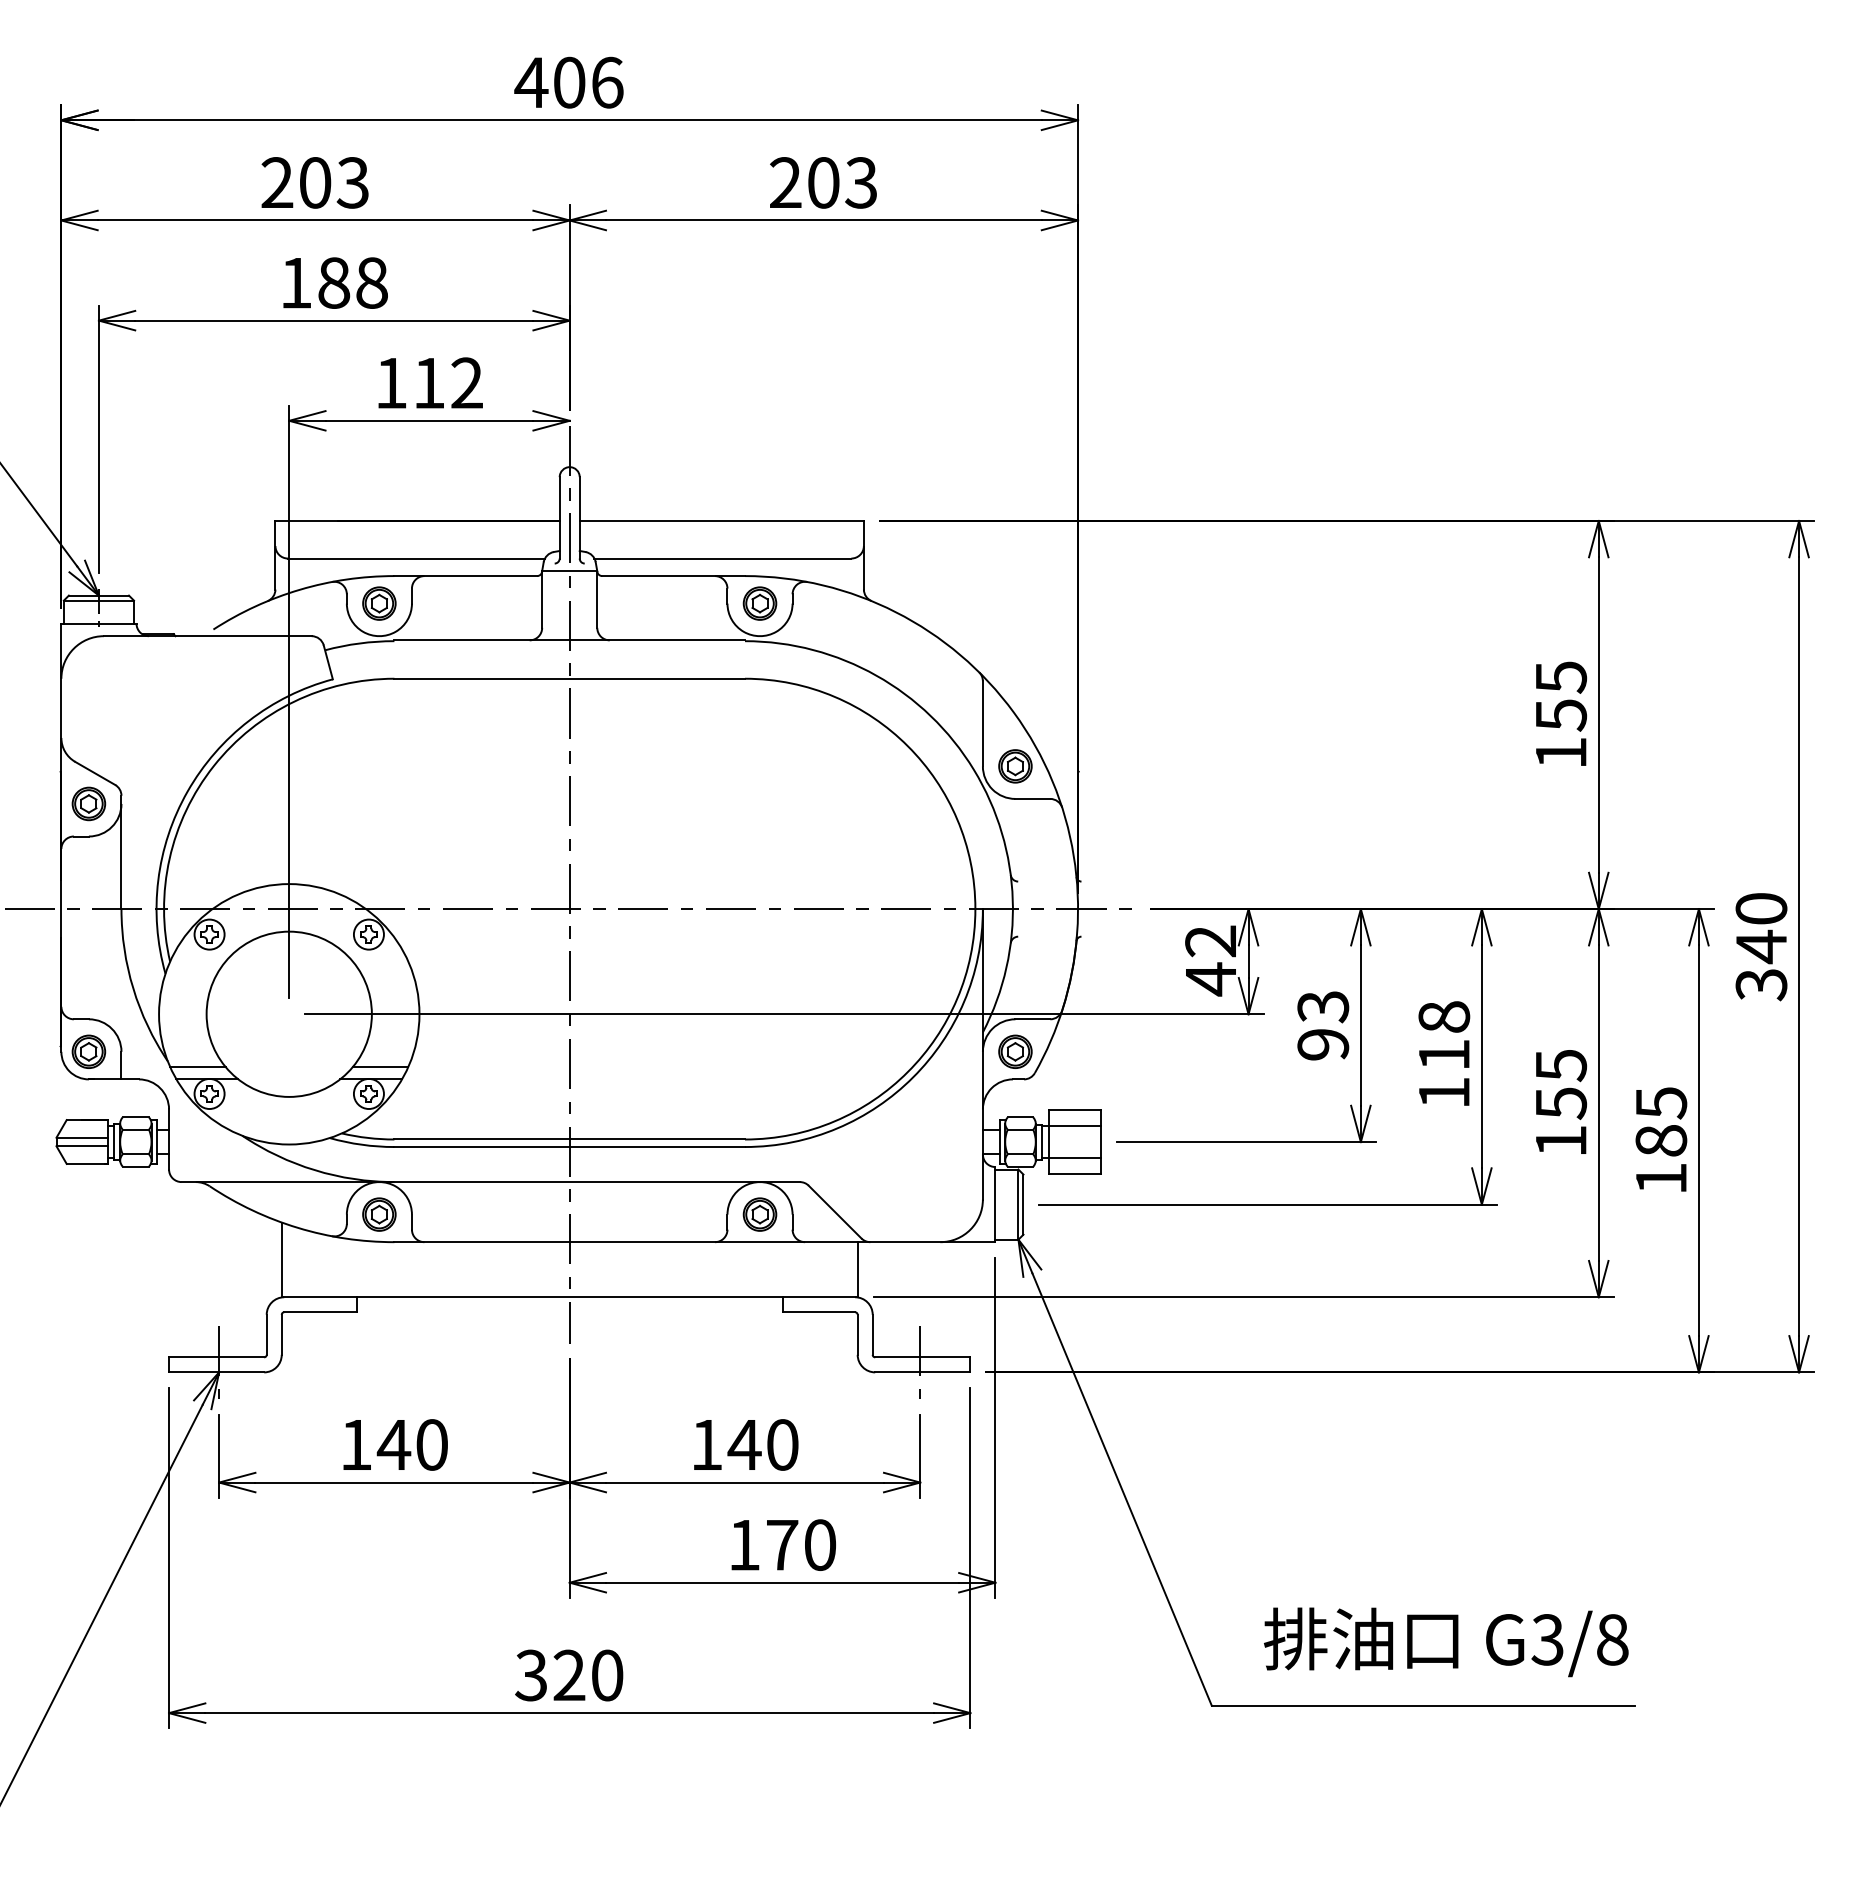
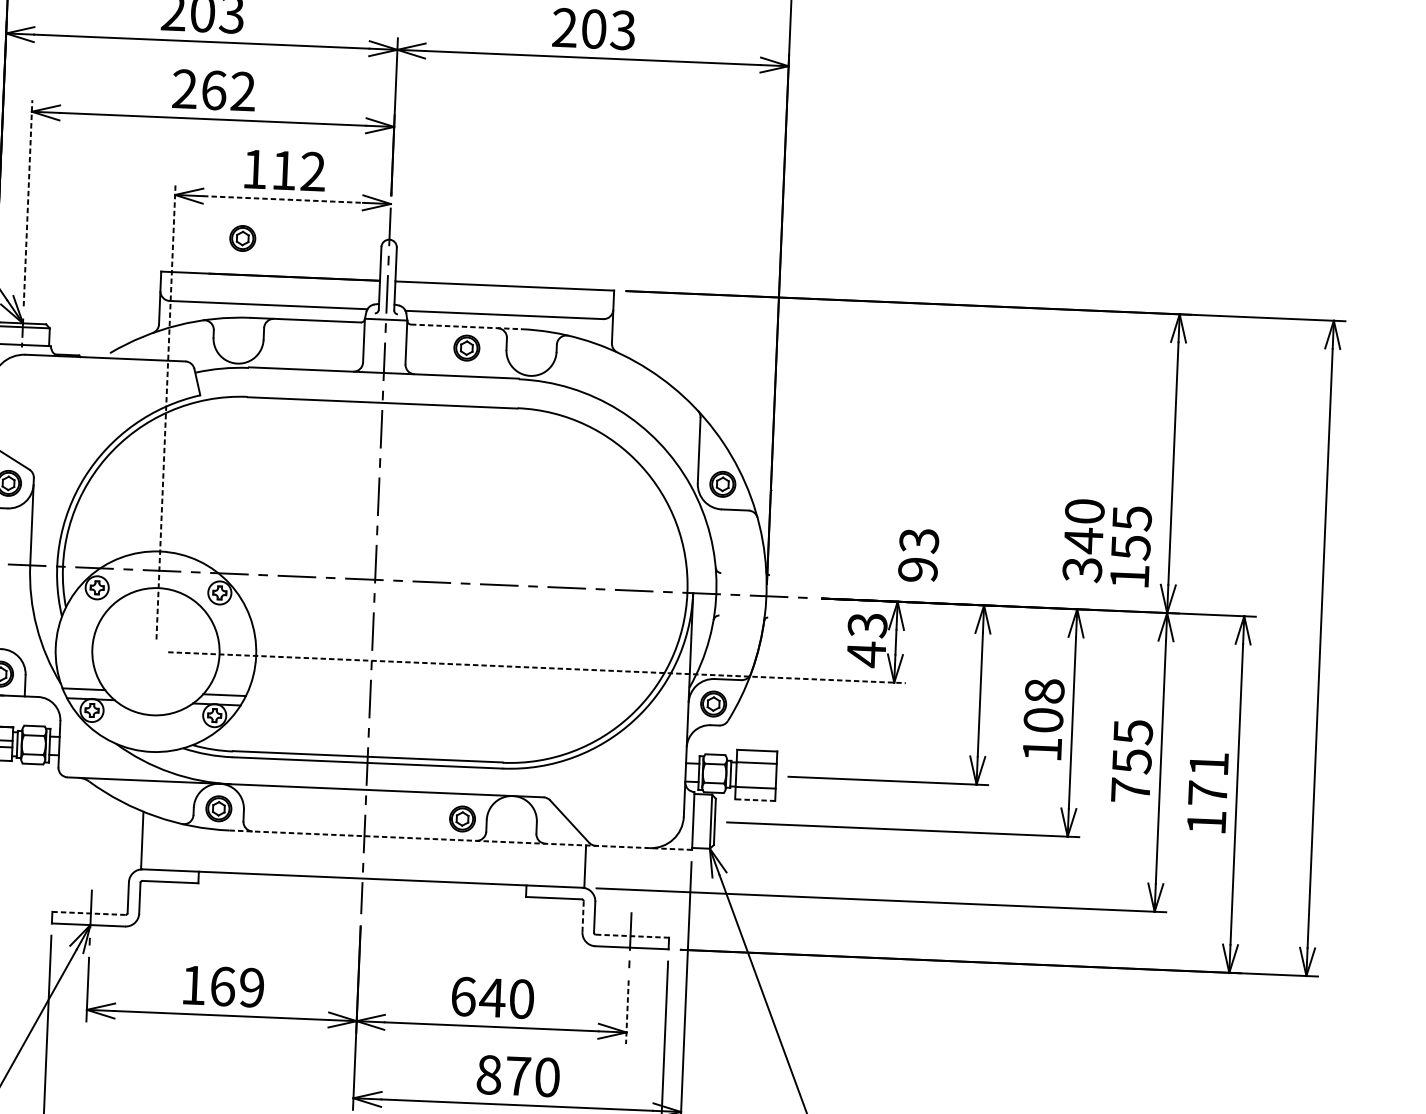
text: (333, 282) -> (213, 89), 188 -> 262
line: (429, 420) -> (283, 199), solid -> dashed
line: (98, 439) -> (27, 203), solid -> dashed
line: (674, 576) -> (466, 327), solid -> dashed
part: (379, 603) -> (242, 238), moved
part: (759, 603) -> (466, 348), moved
line: (289, 701) -> (166, 411), solid -> dashed
text: (1561, 713) -> (1131, 546), moved
text: (1210, 941) -> (867, 625), 42 -> 43
text: (1761, 947) -> (1083, 541), moved
line: (784, 1014) -> (537, 667), solid -> dashed
text: (1323, 1025) -> (918, 555), moved
text: (1444, 1054) -> (1043, 719), 118 -> 108
text: (1661, 1121) -> (1208, 778), 185 -> 171
text: (1561, 1140) -> (1131, 789), 155 -> 755
line: (1074, 1174) -> (755, 800), solid -> dashed
part: (759, 1214) -> (462, 818), moved
line: (695, 1242) -> (461, 840), solid -> dashed
line: (857, 1335) -> (582, 917), solid -> dashed
line: (216, 1357) -> (88, 913), solid -> dashed
line: (922, 1357) -> (632, 936), solid -> dashed
text: (411, 1444) -> (236, 986), 140 -> 169
text: (707, 1444) -> (463, 996), 140 -> 640
line: (920, 1456) -> (627, 1012), solid -> dashed
text: (744, 1544) -> (489, 1074), 170 -> 870

